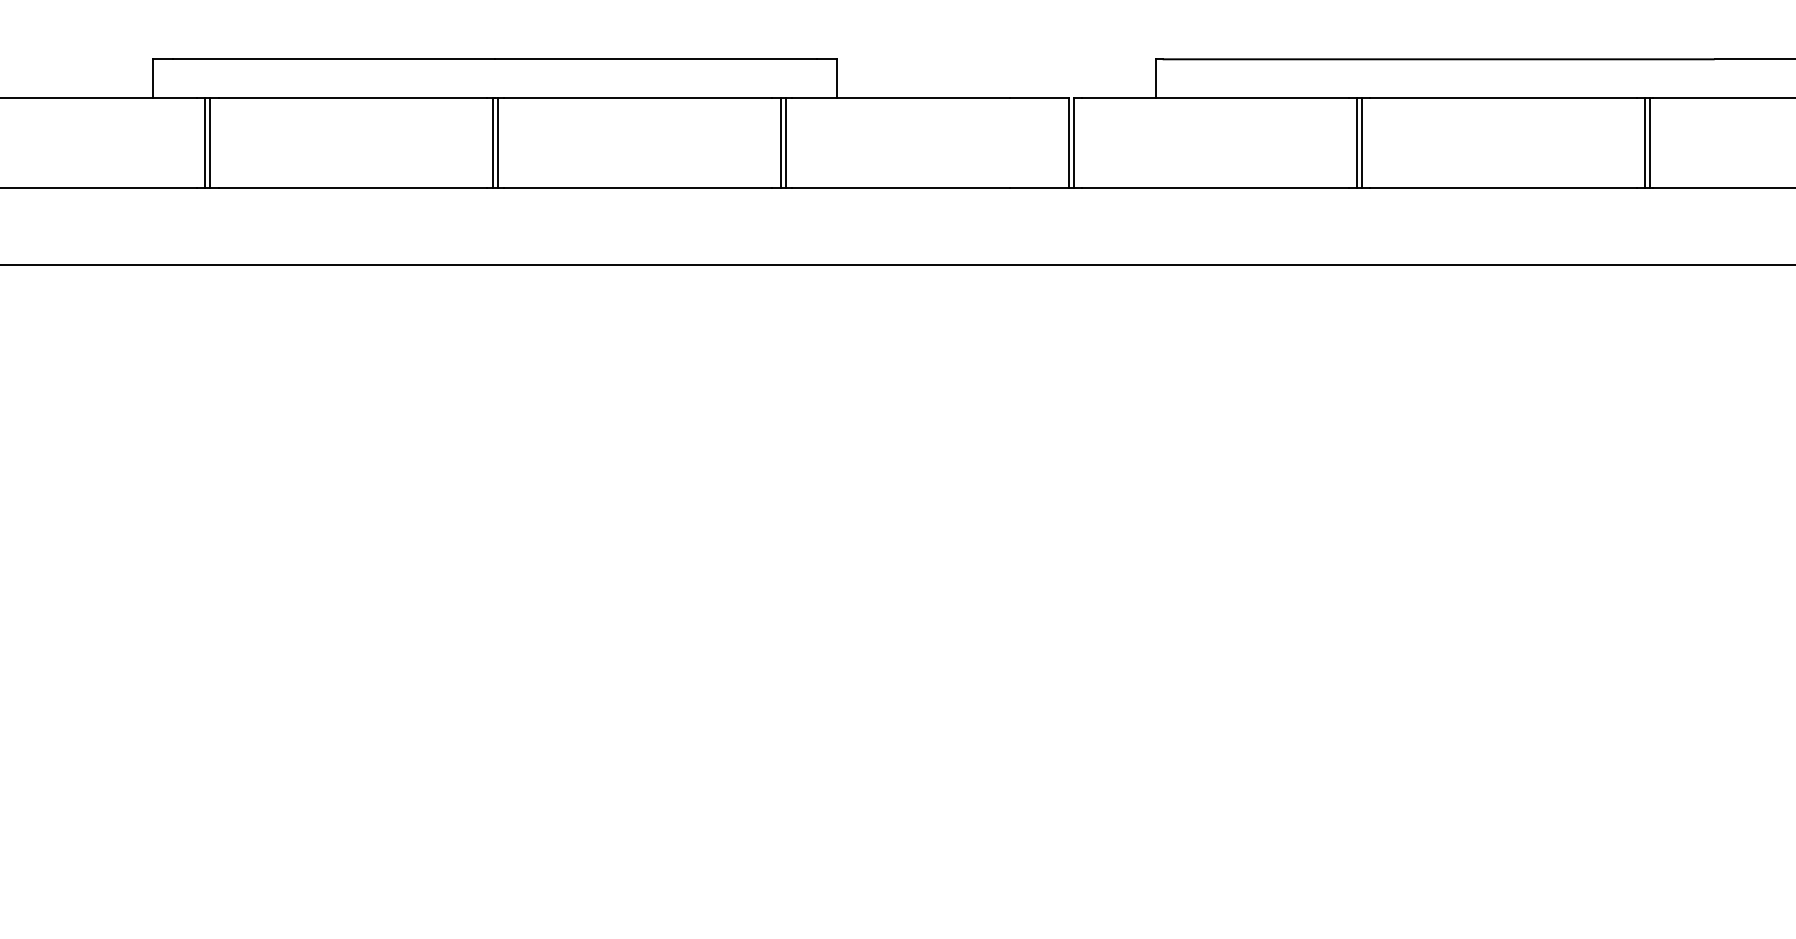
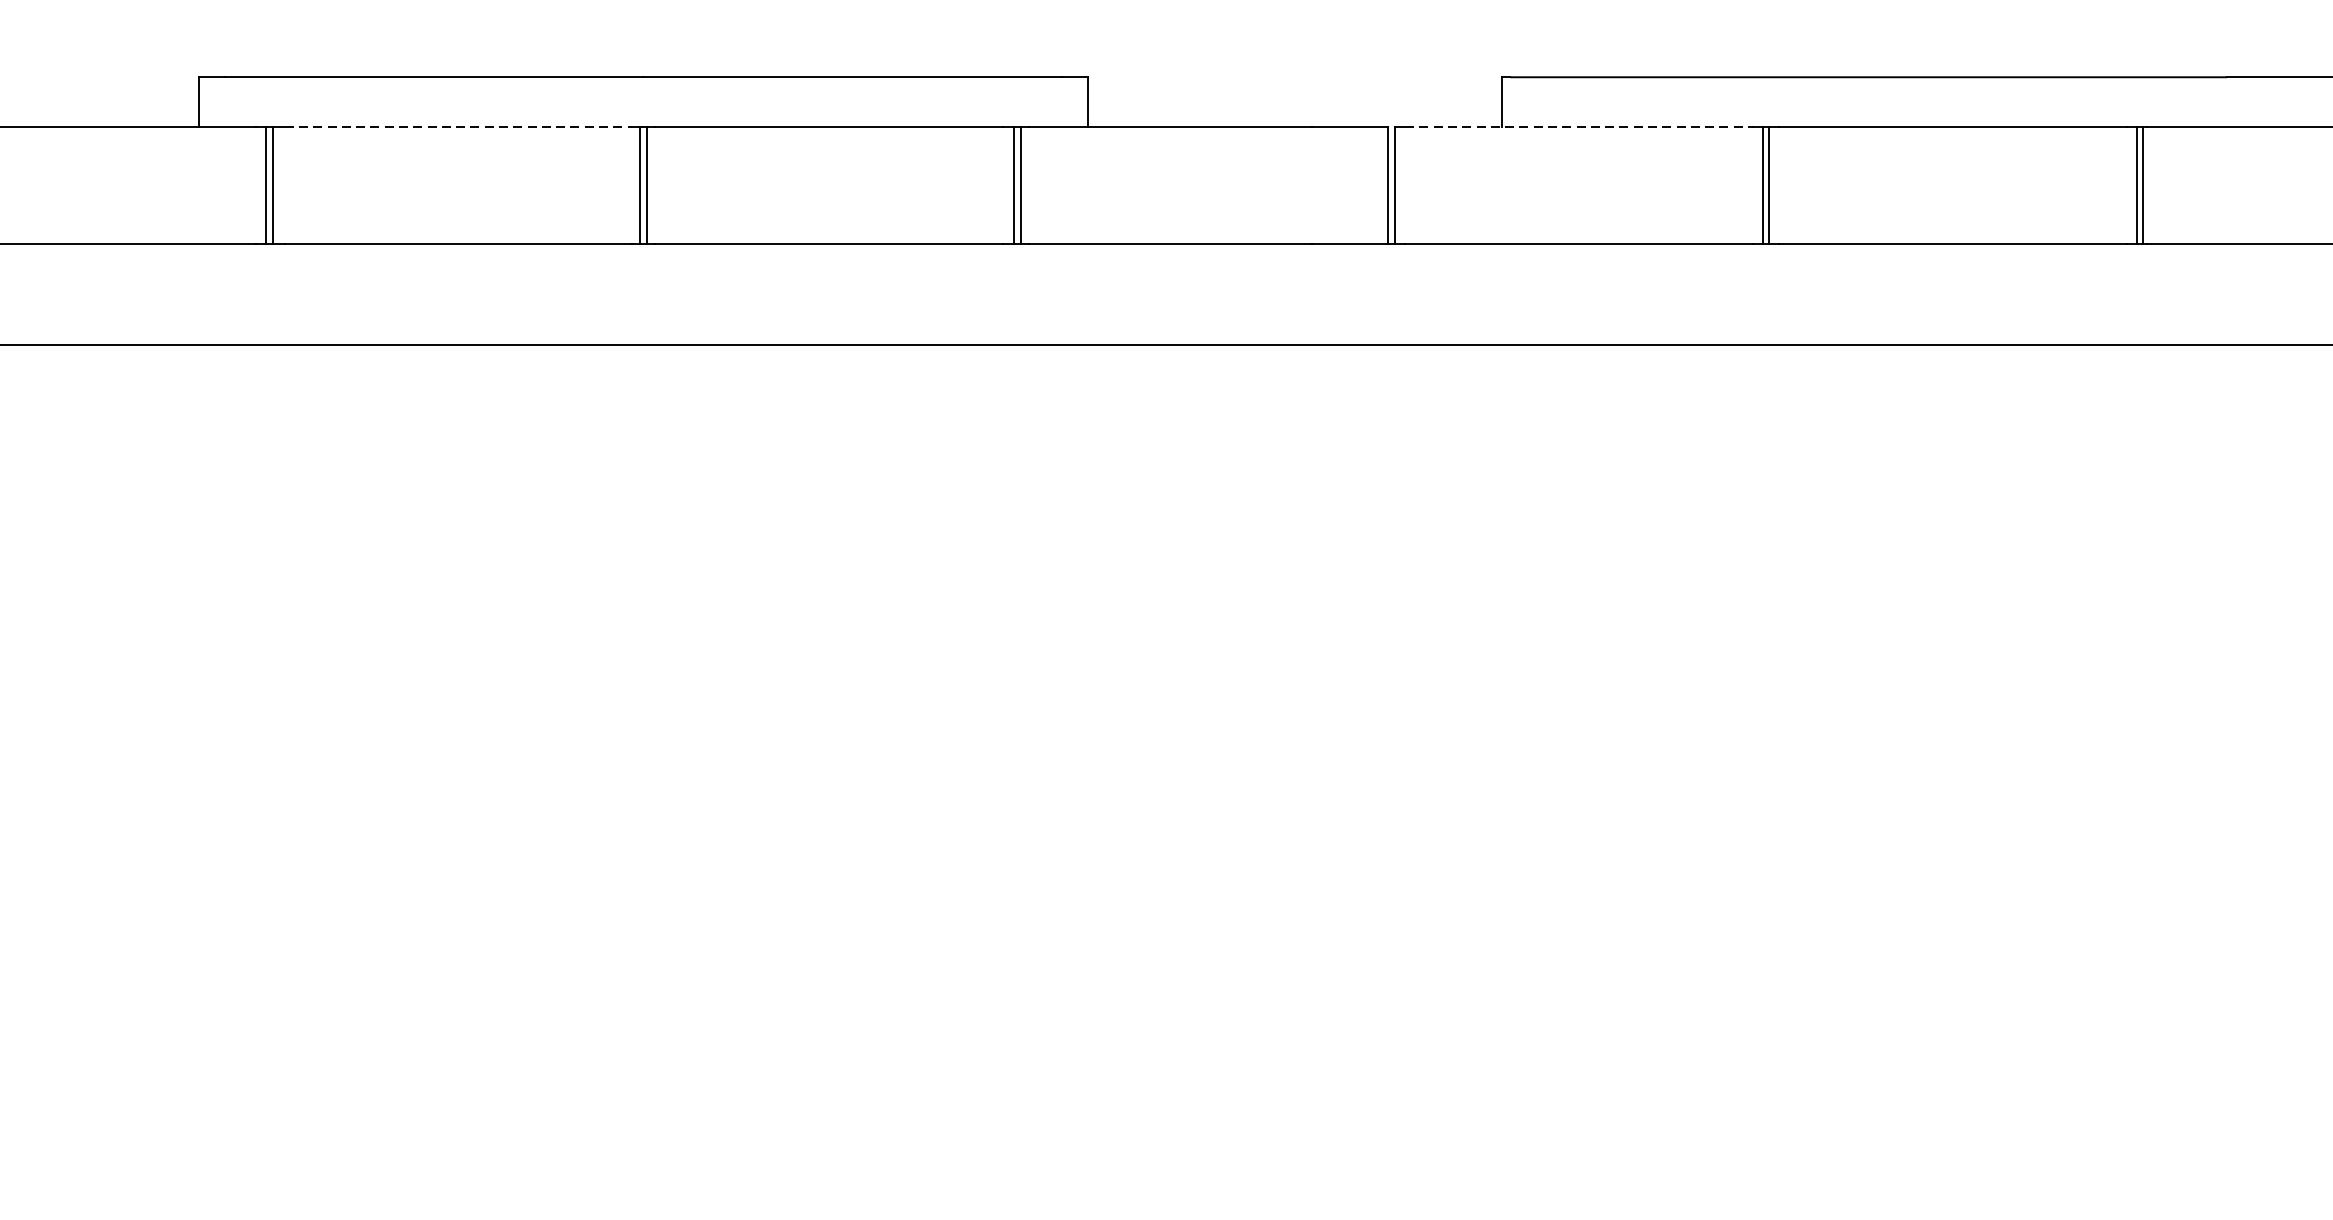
line: (352, 97) -> (458, 126), solid -> dashed
line: (1215, 97) -> (1578, 126), solid -> dashed

